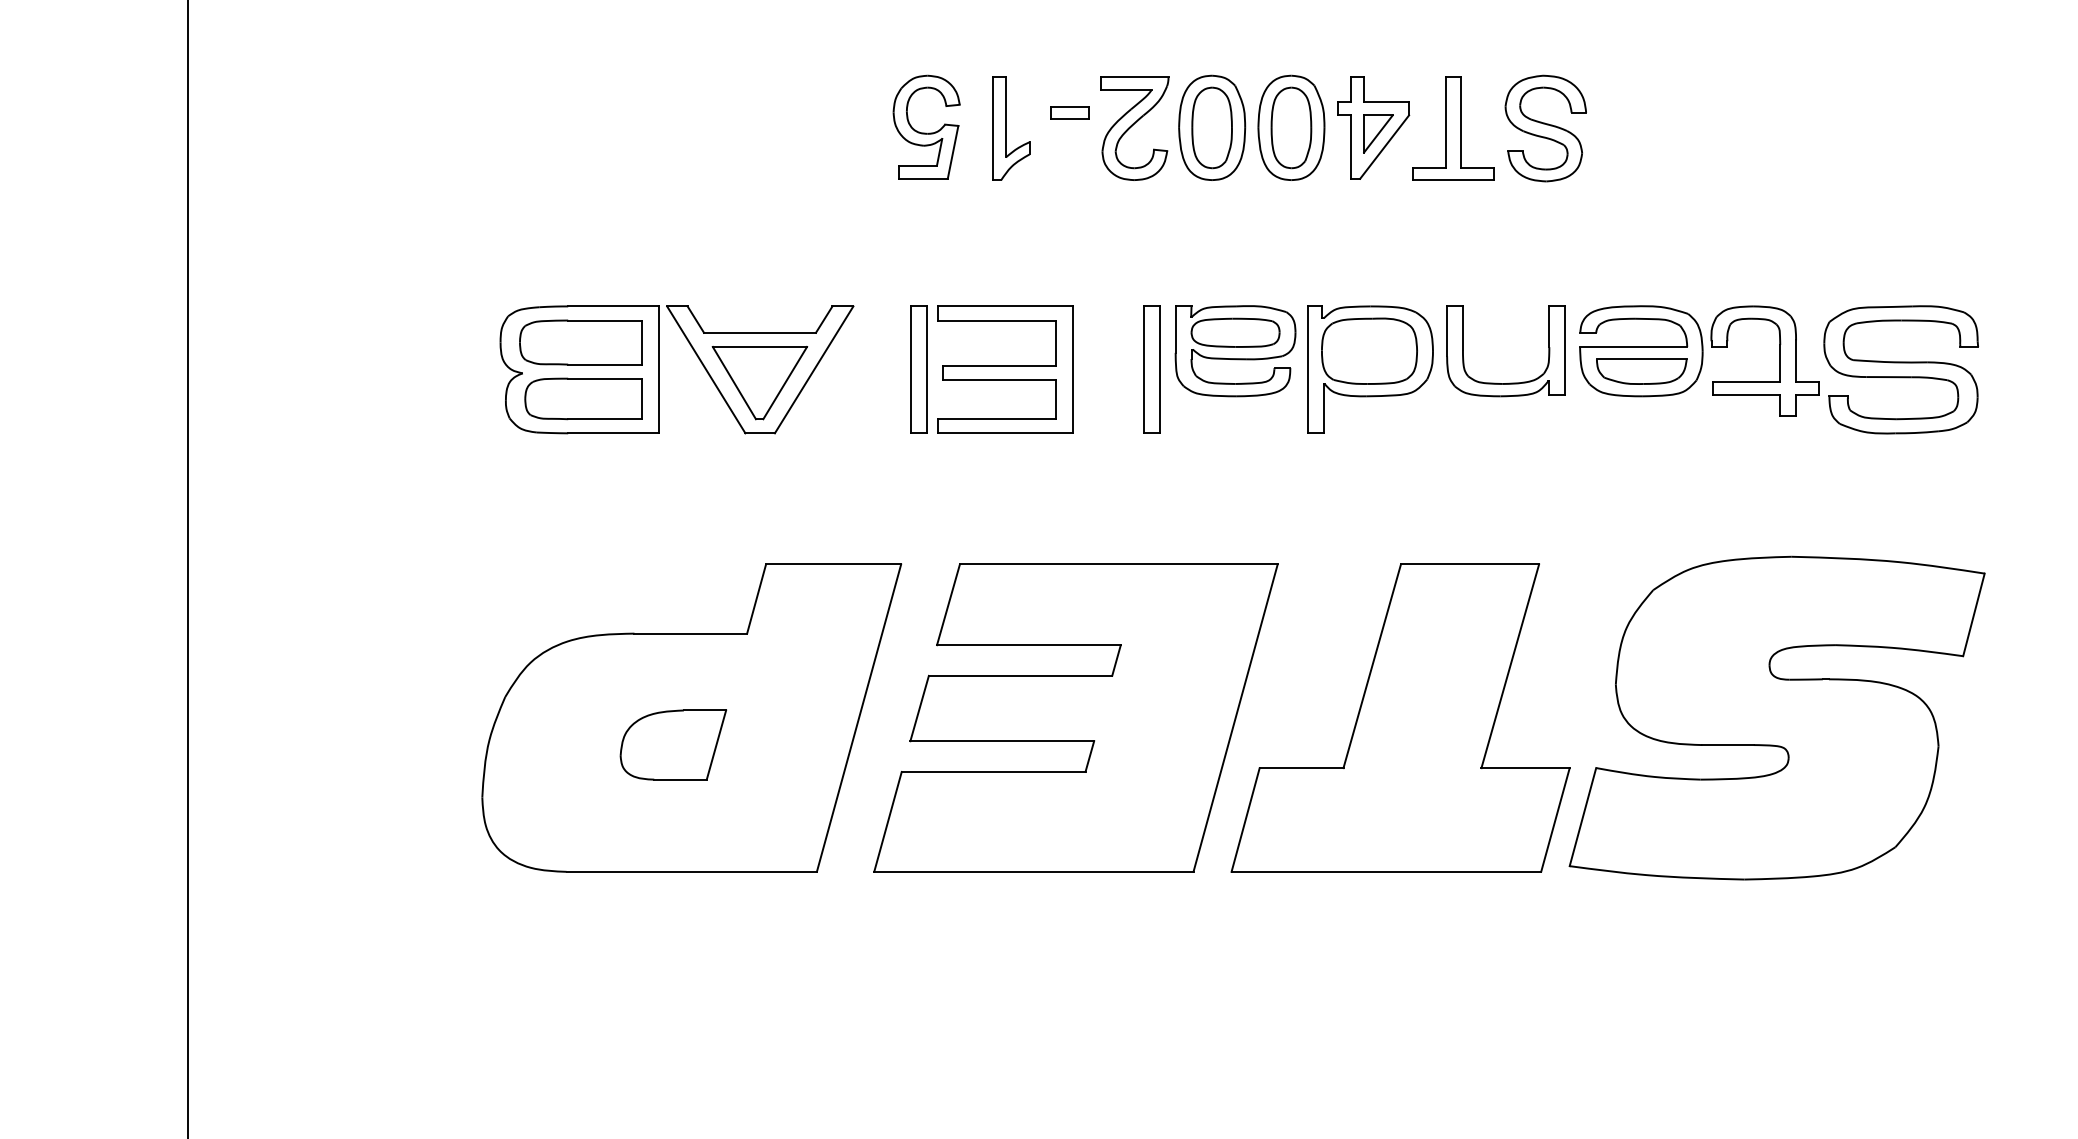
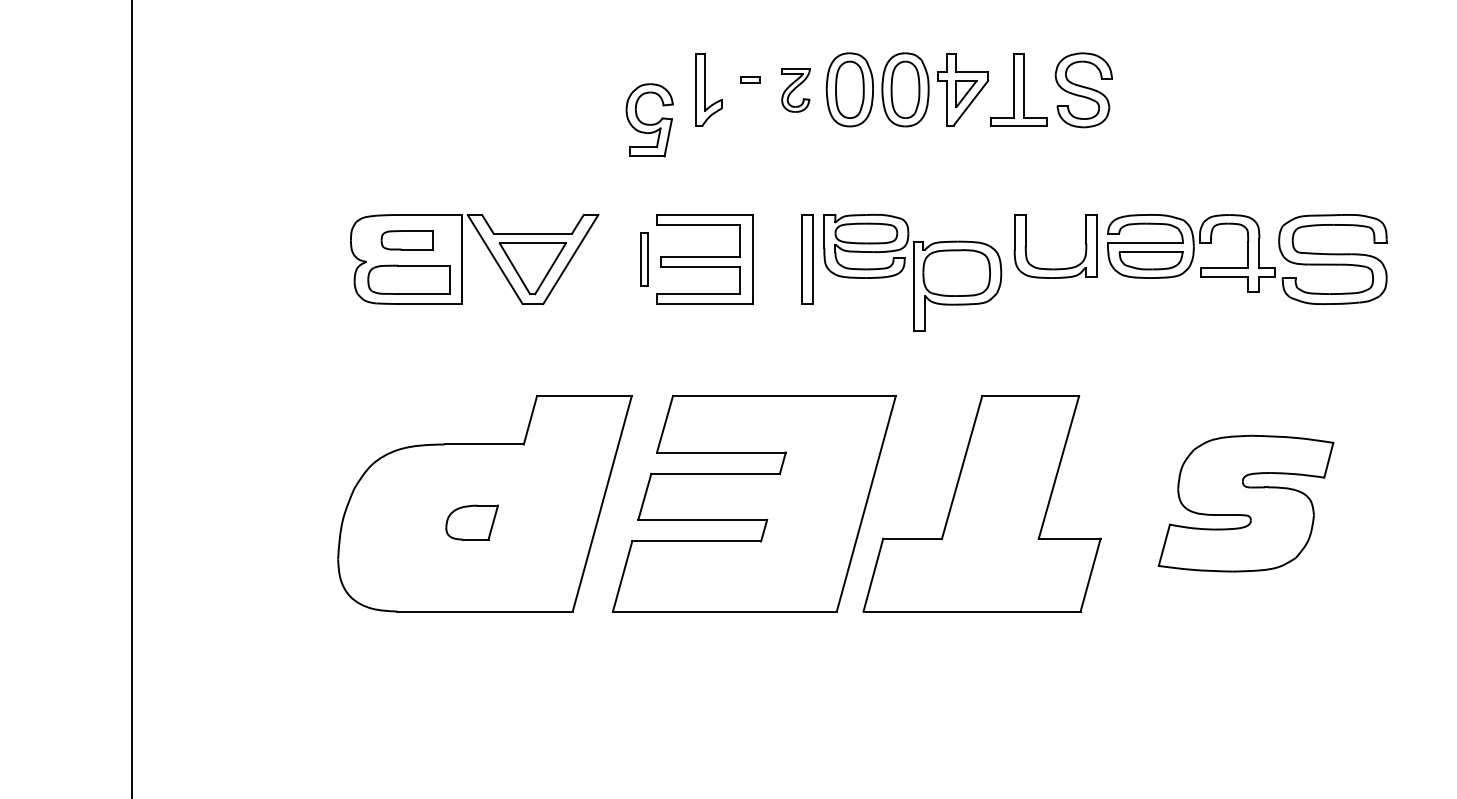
part: (1069, 112) -> (749, 79), size x0.7
part: (926, 126) -> (649, 119), moved
part: (1134, 128) -> (795, 90), size x0.6
part: (580, 342) -> (406, 240), size x0.6
part: (918, 369) -> (644, 259), size x0.6
part: (1370, 369) -> (957, 285), moved
part: (1776, 717) -> (1245, 503), size x0.6
part: (673, 744) -> (472, 522), size x0.7

